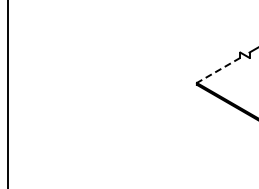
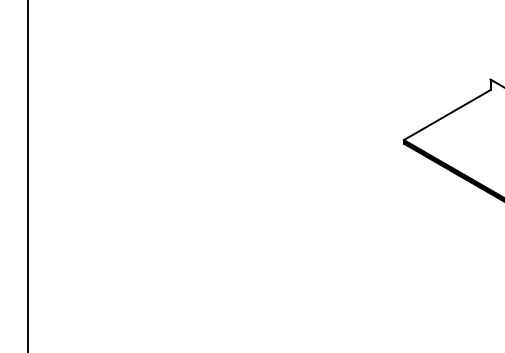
line: (218, 70) -> (446, 115), dashed -> solid

